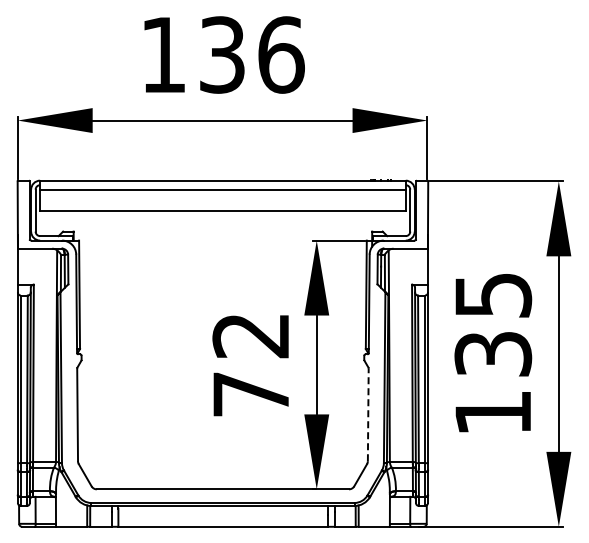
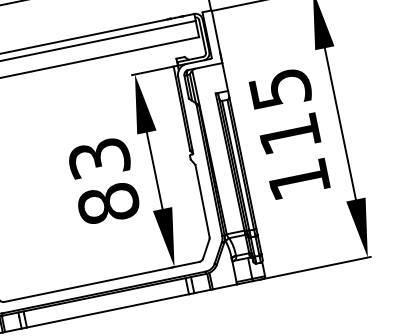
text: (493, 354) -> (289, 134), 135 -> 115
text: (251, 365) -> (104, 181), 72 -> 83
line: (368, 414) -> (202, 200), dashed -> solid

